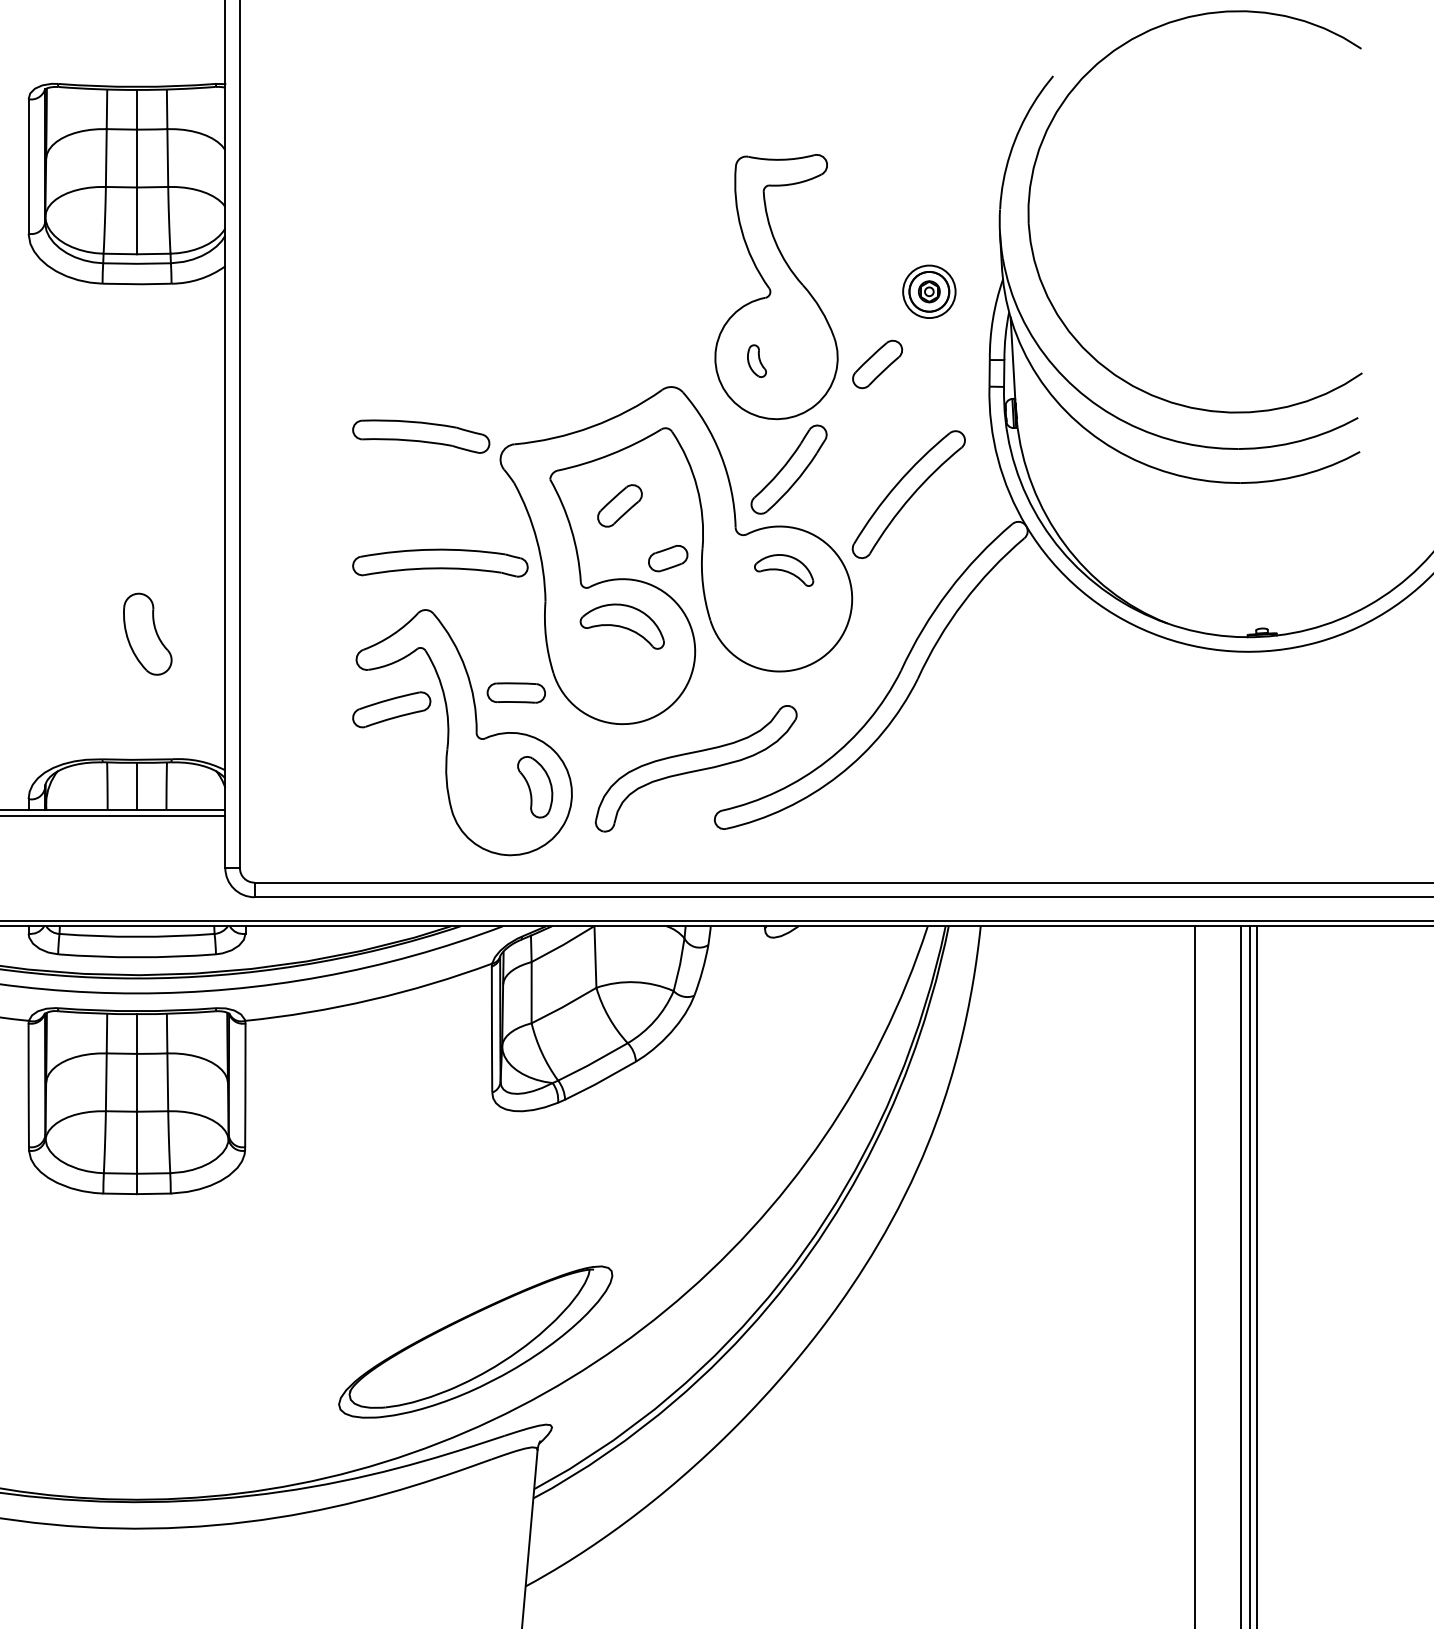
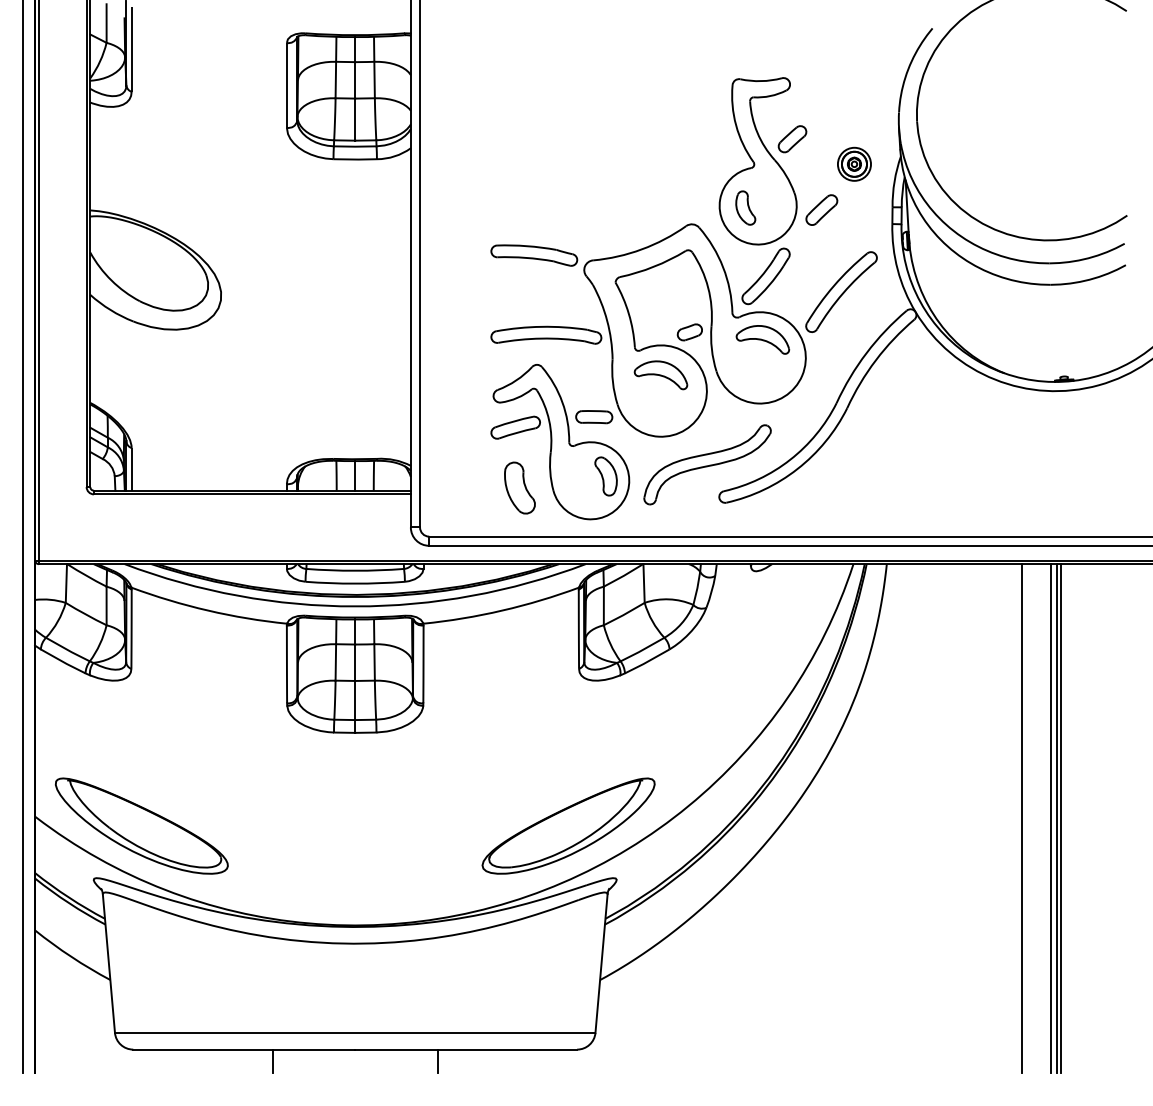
part: (756, 360) -> (745, 207), size x1.67
part: (619, 506) -> (792, 139), moved
part: (783, 569) -> (762, 339), size x1.43
part: (147, 633) -> (519, 487), moved

